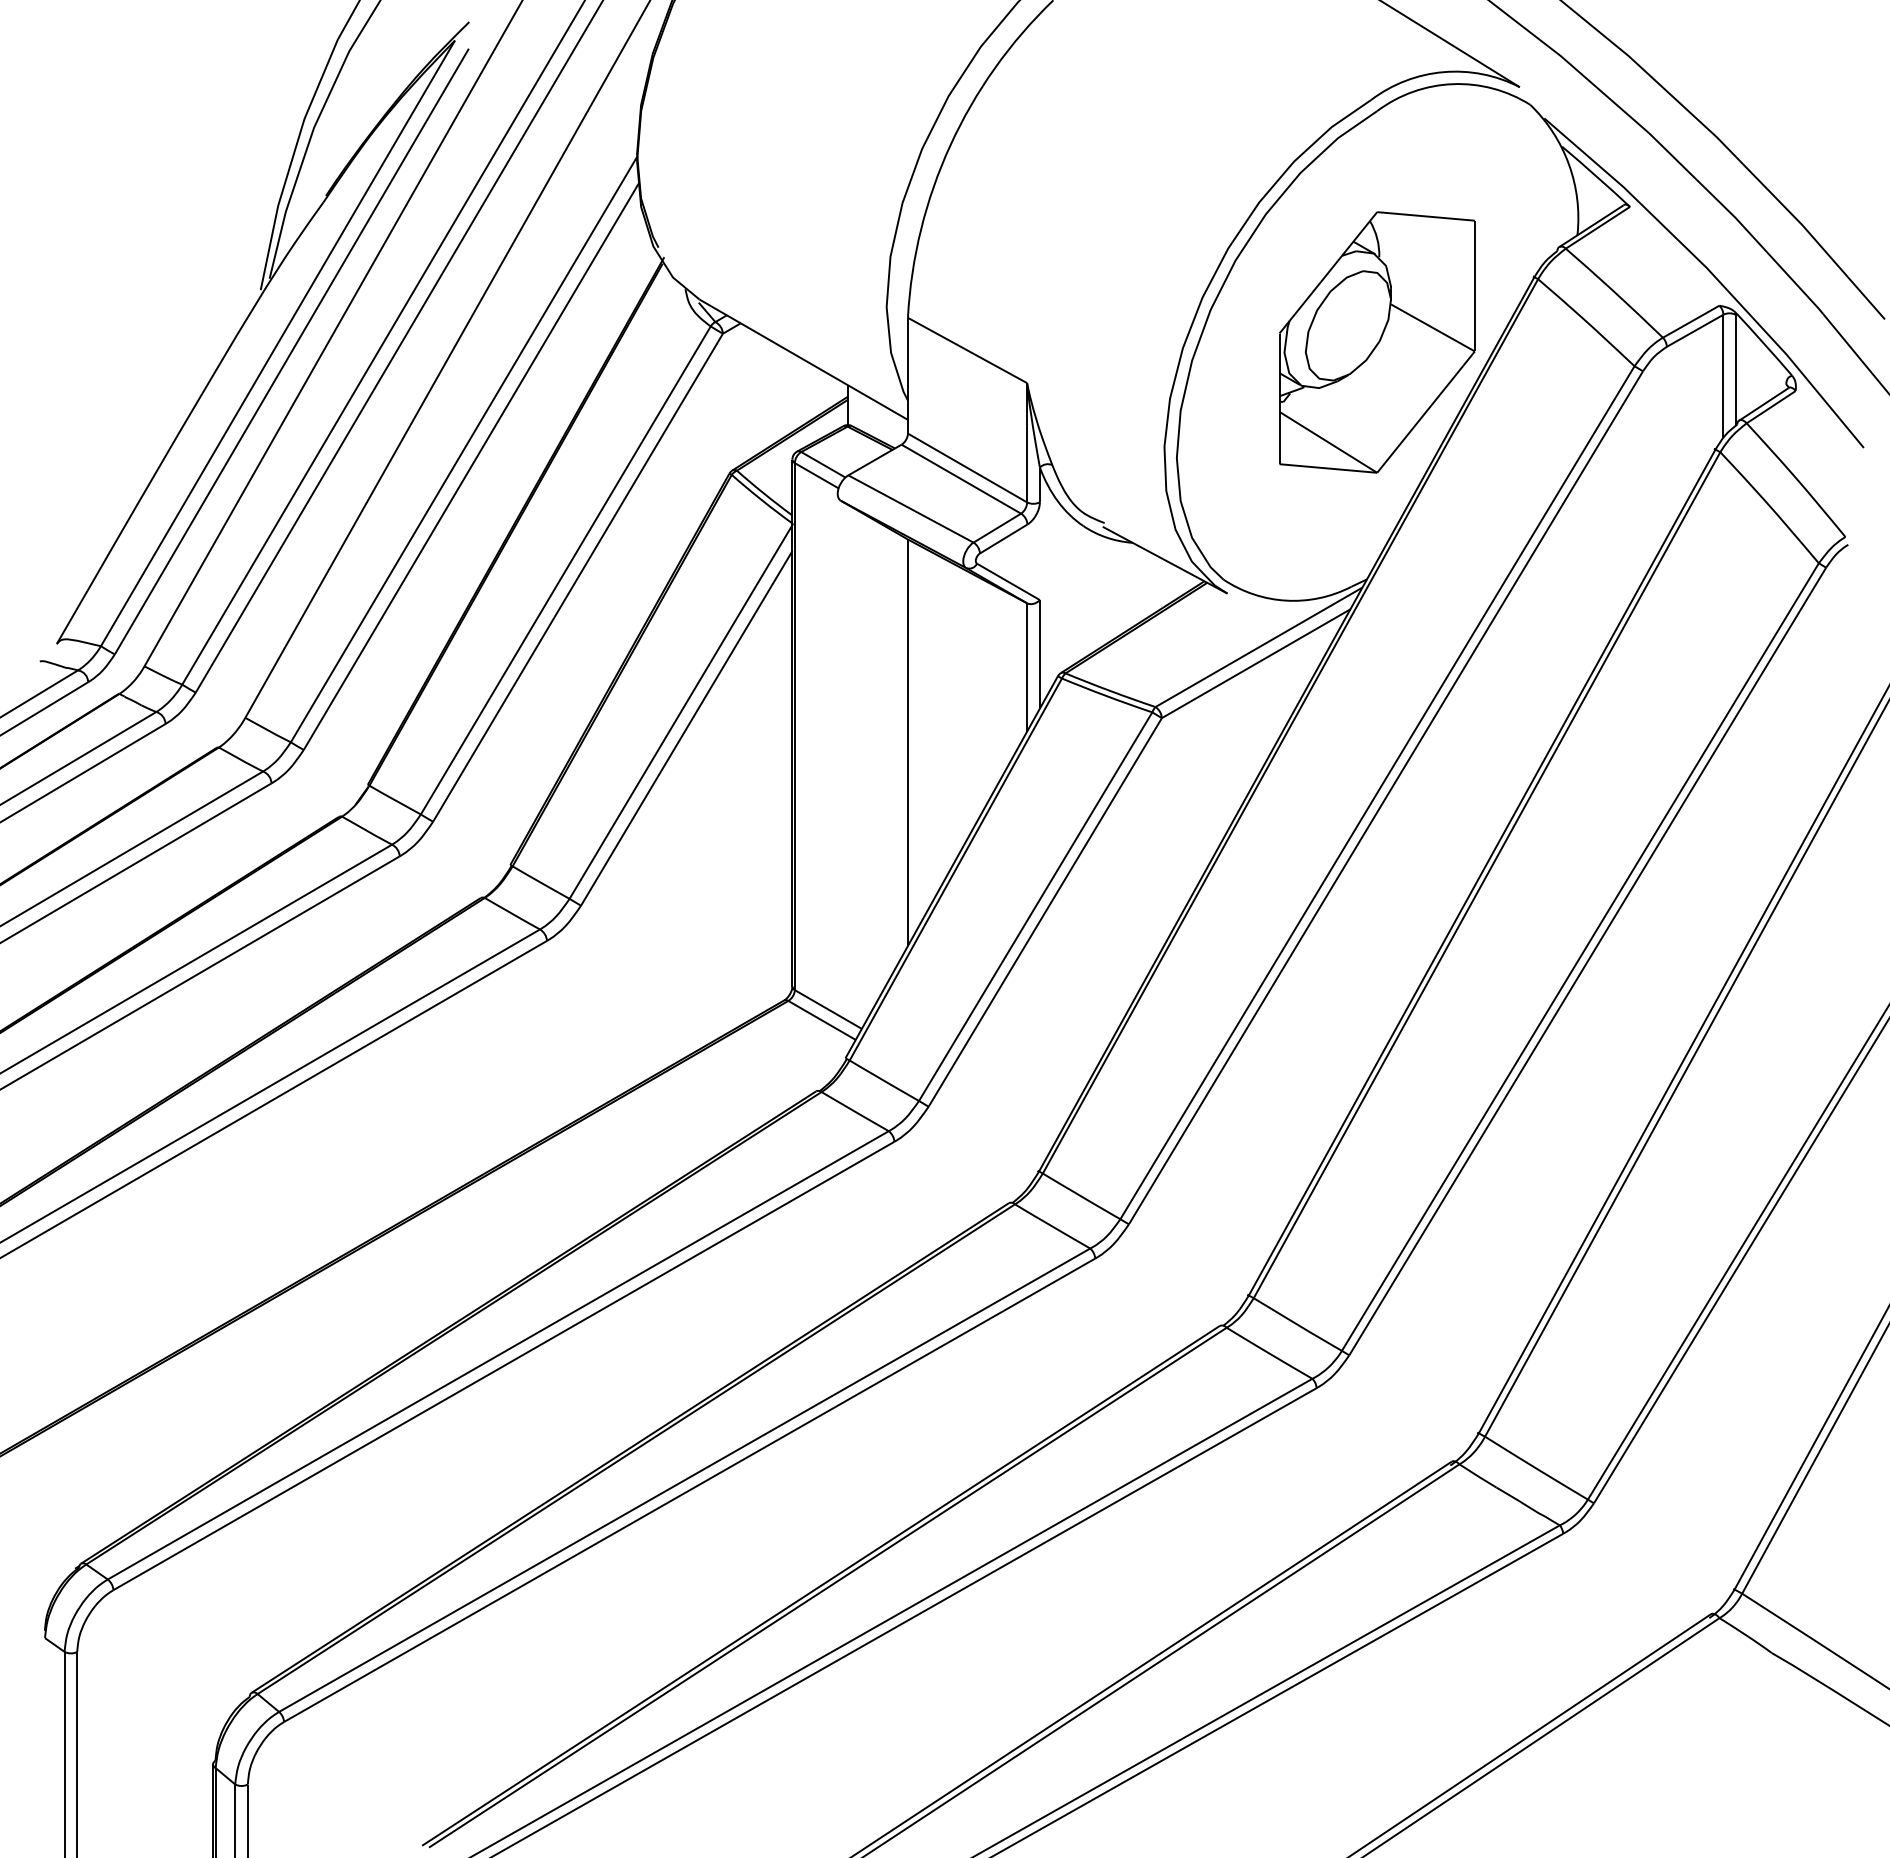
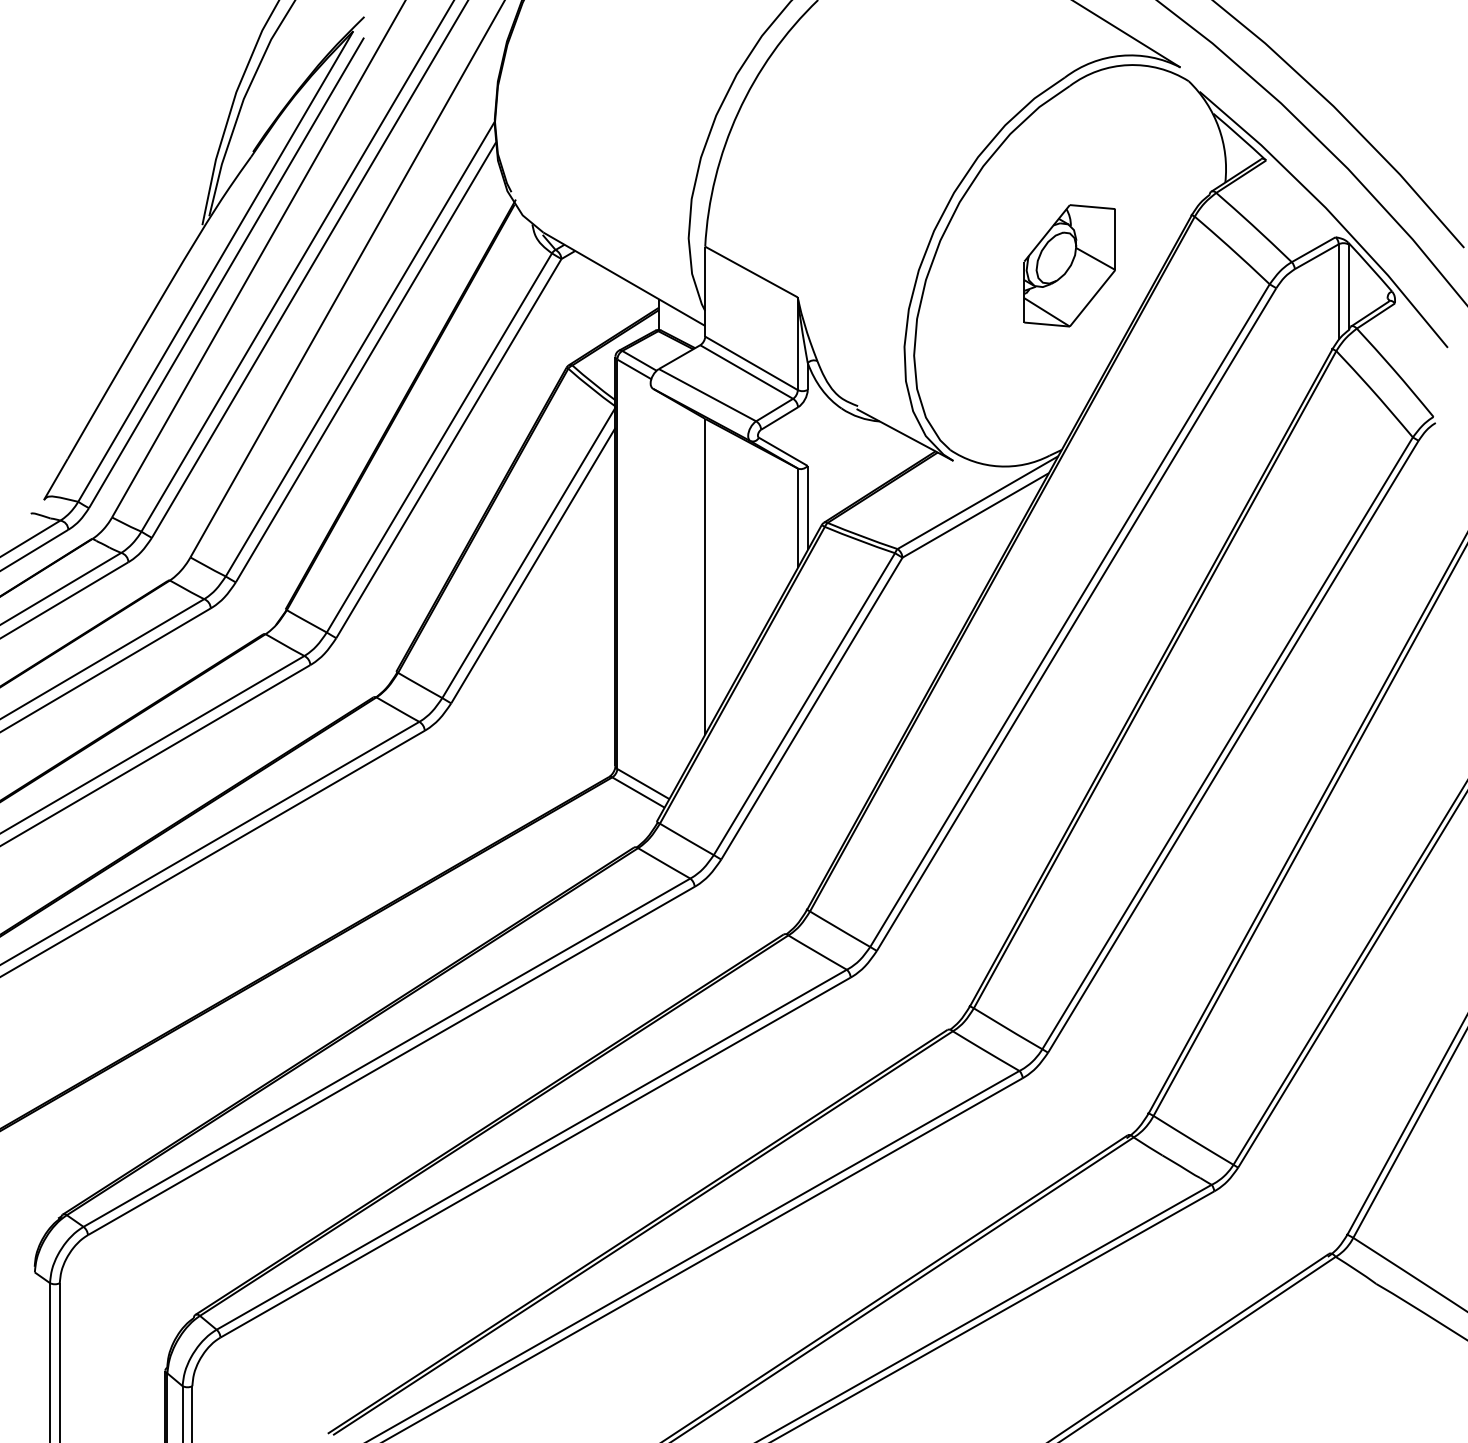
part: (1377, 342) -> (1070, 265), size x0.6

